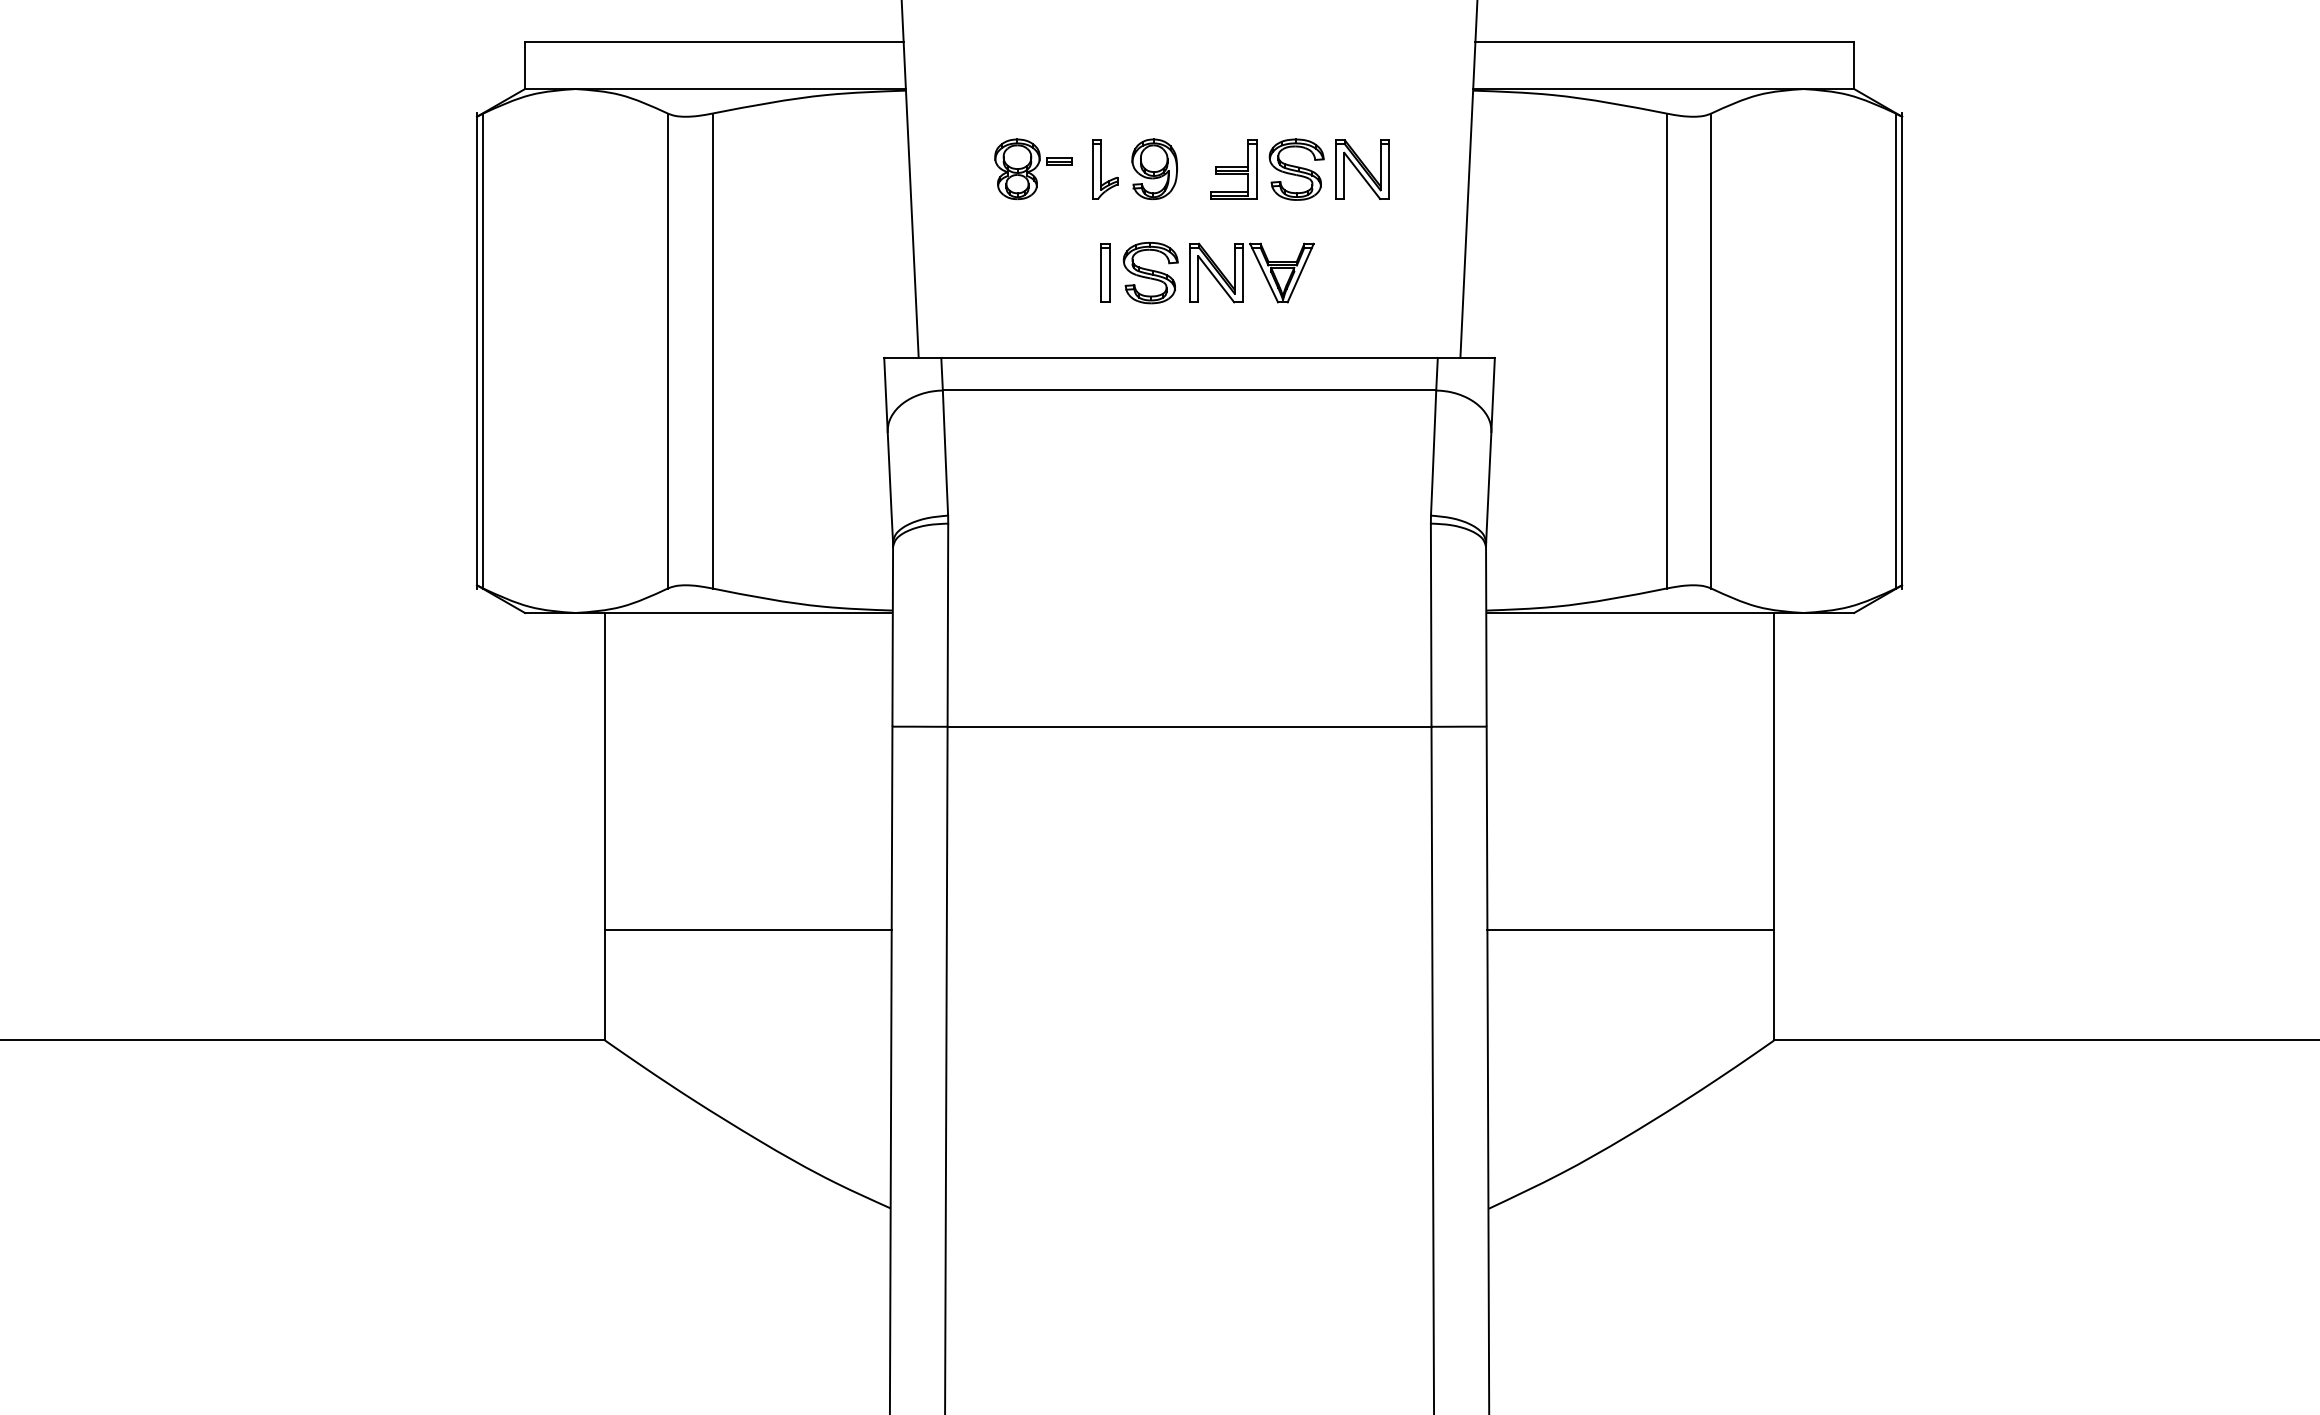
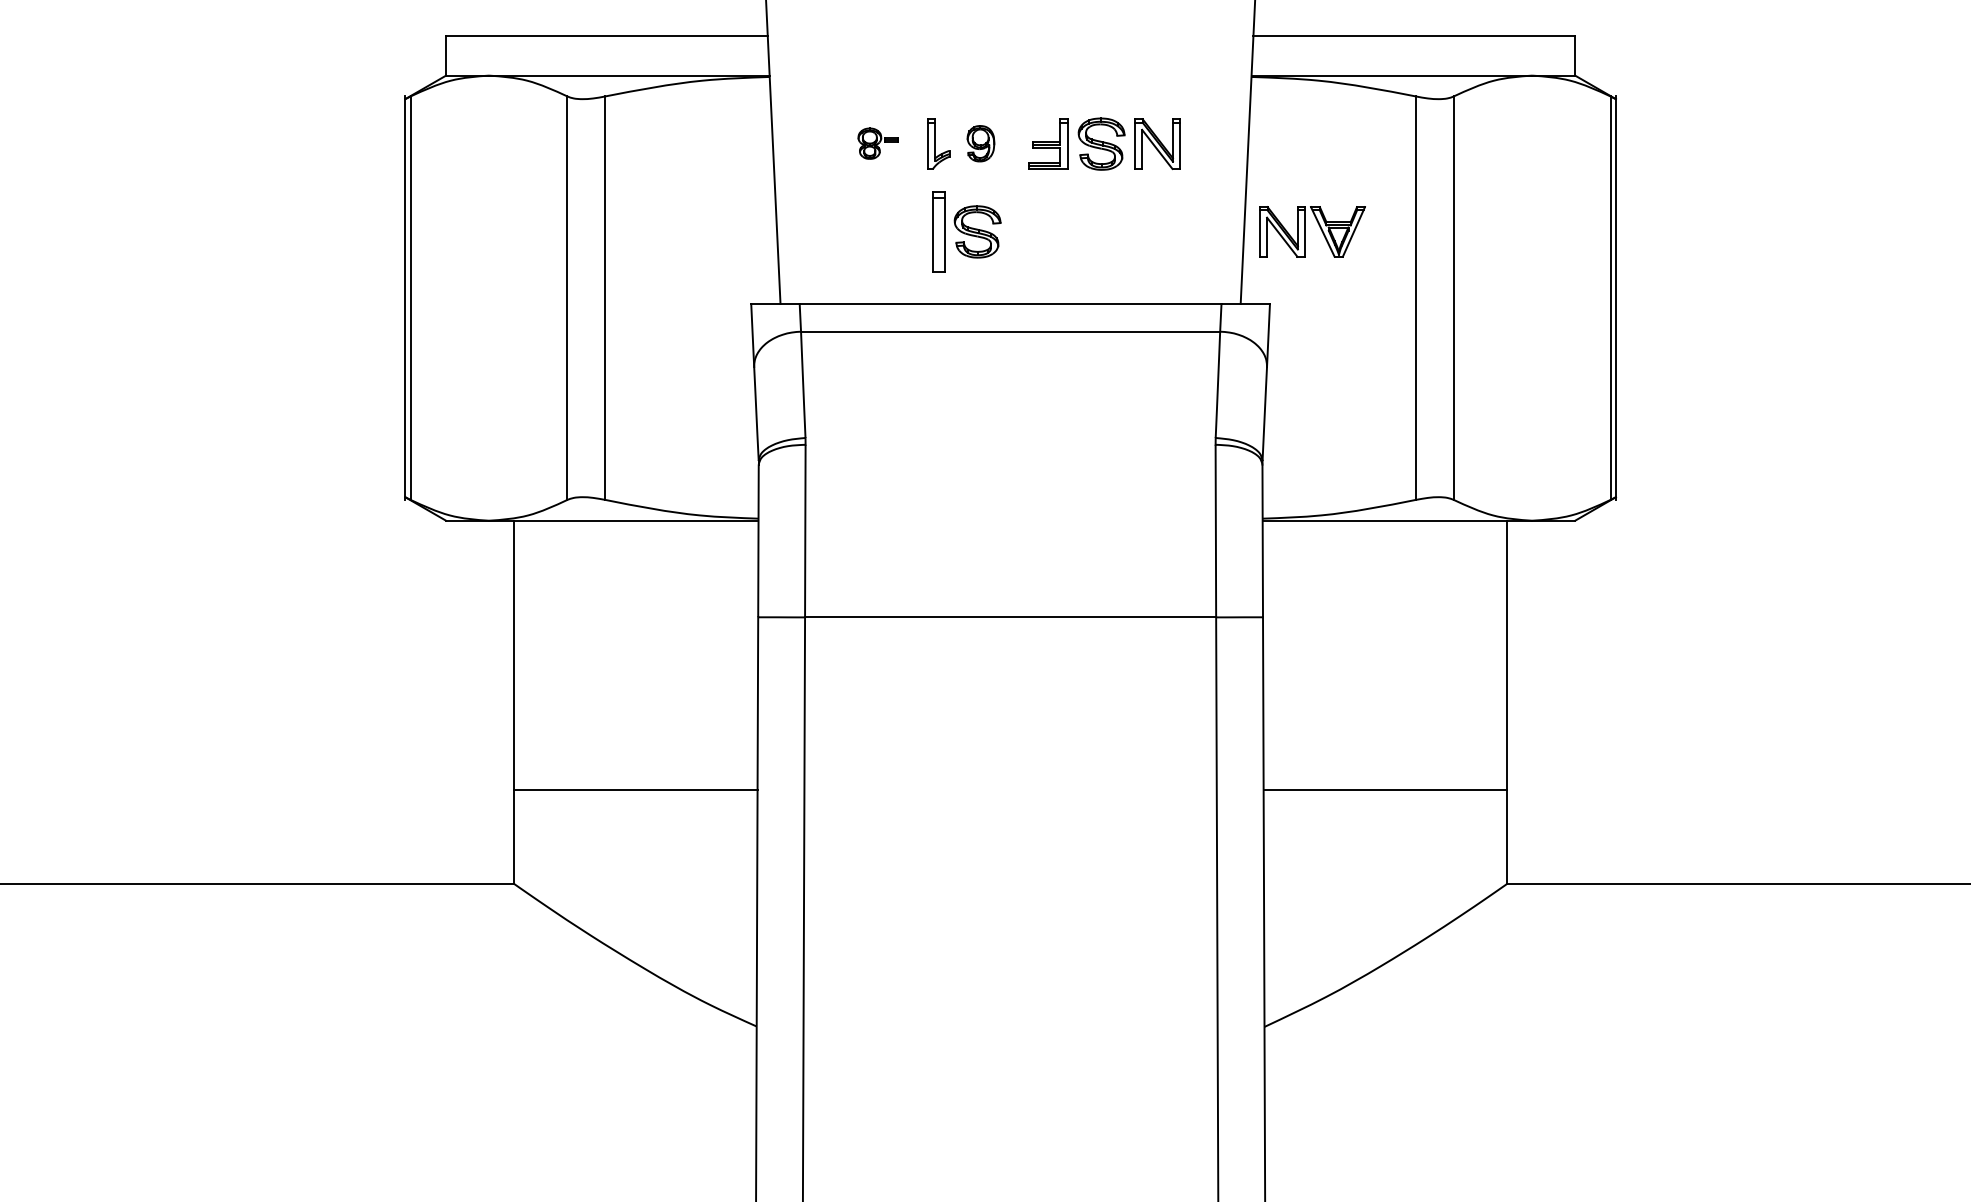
part: (1033, 168) -> (878, 143), size x0.6
part: (1154, 168) -> (980, 143), size x0.7
part: (1105, 272) -> (939, 231), size x1.6
part: (1243, 272) -> (1305, 231), moved

